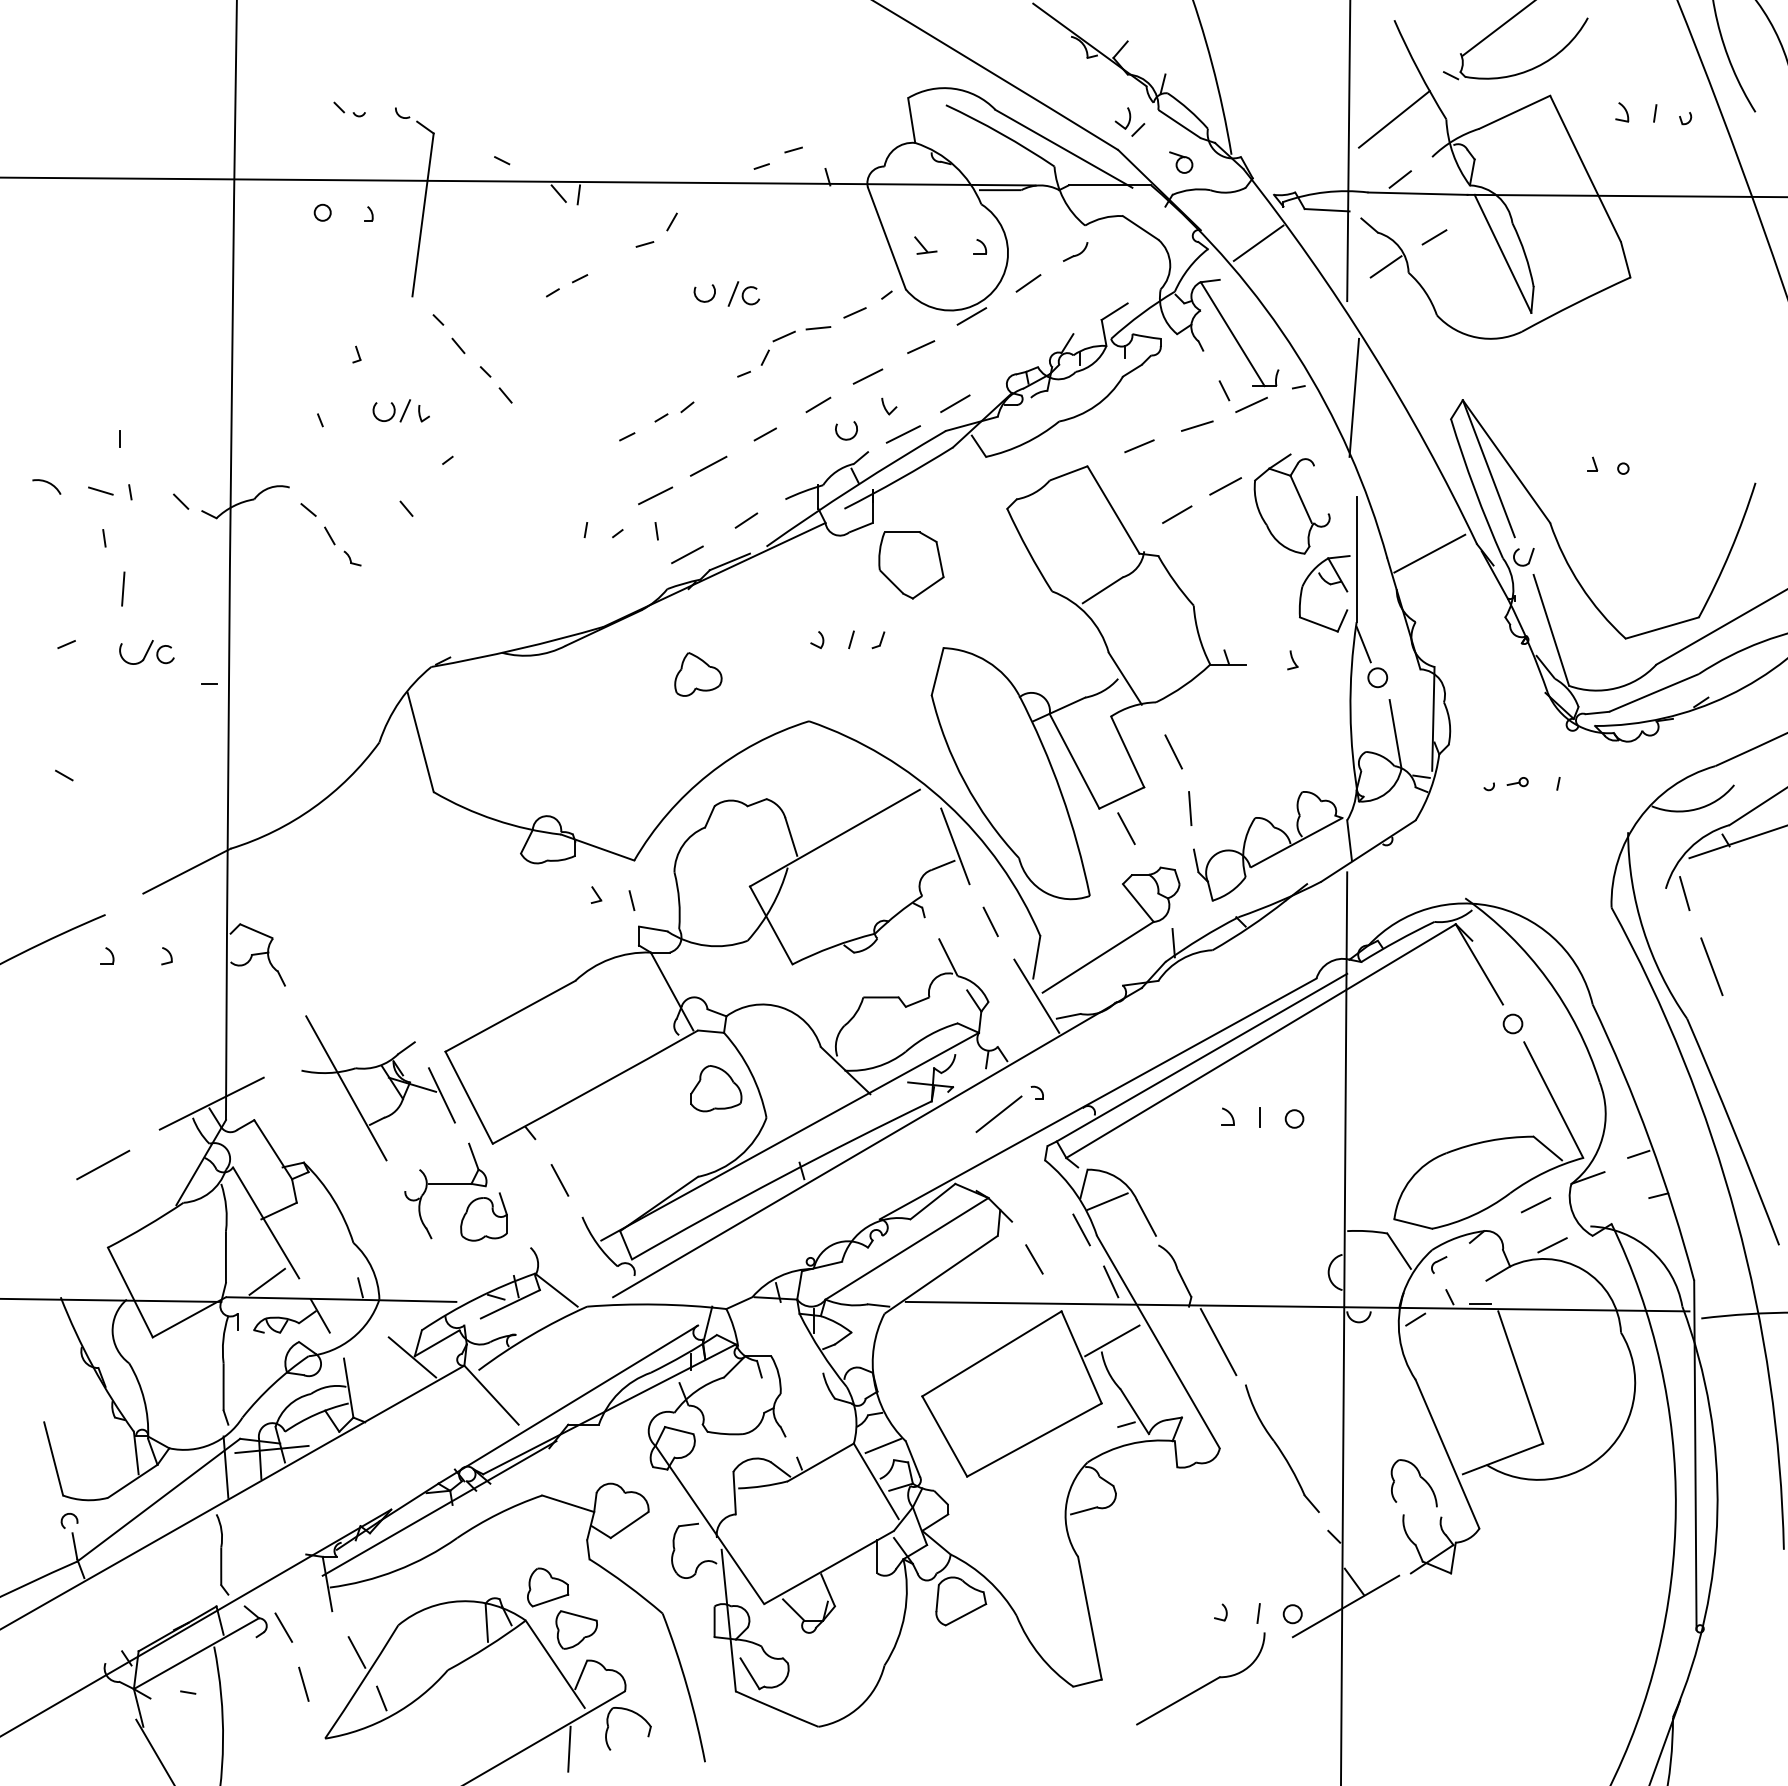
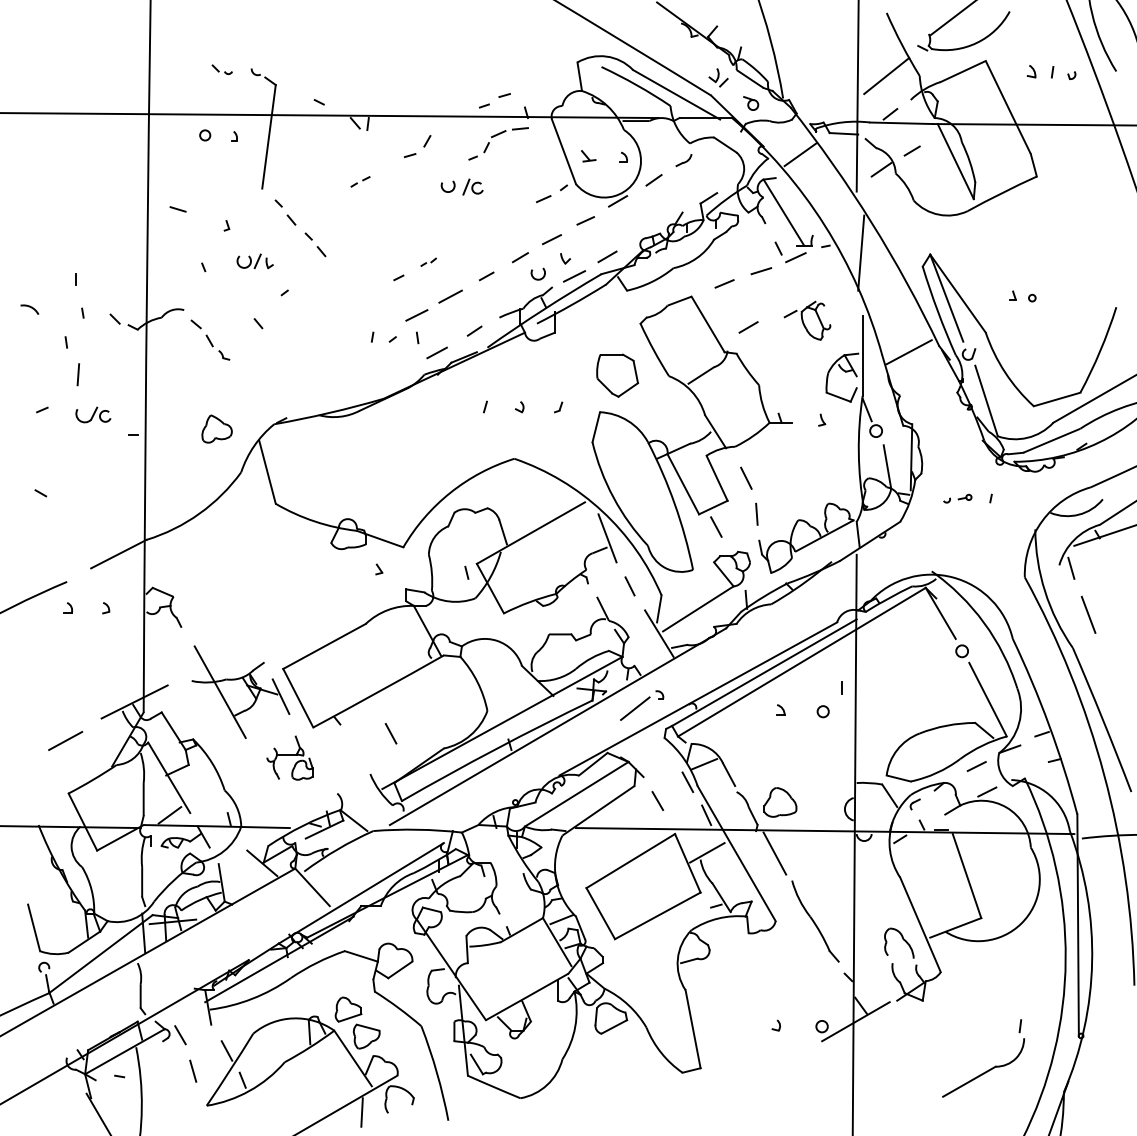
part: (566, 285) -> (360, 181), size x0.7
part: (780, 340) -> (496, 136), moved
part: (673, 412) -> (428, 262), size x0.6
line: (99, 491) -> (177, 209), moved
part: (1269, 503) -> (807, 320), size x0.6
part: (911, 565) -> (617, 375), moved
line: (851, 639) -> (485, 406), moved
part: (697, 673) -> (216, 428), moved
line: (631, 900) -> (466, 572), moved
part: (716, 1088) -> (780, 802), moved
line: (1258, 1117) -> (841, 687), moved
line: (559, 1179) -> (390, 733), moved
part: (455, 1190) -> (289, 757), size x0.7
part: (1208, 1681) -> (988, 1069), moved

